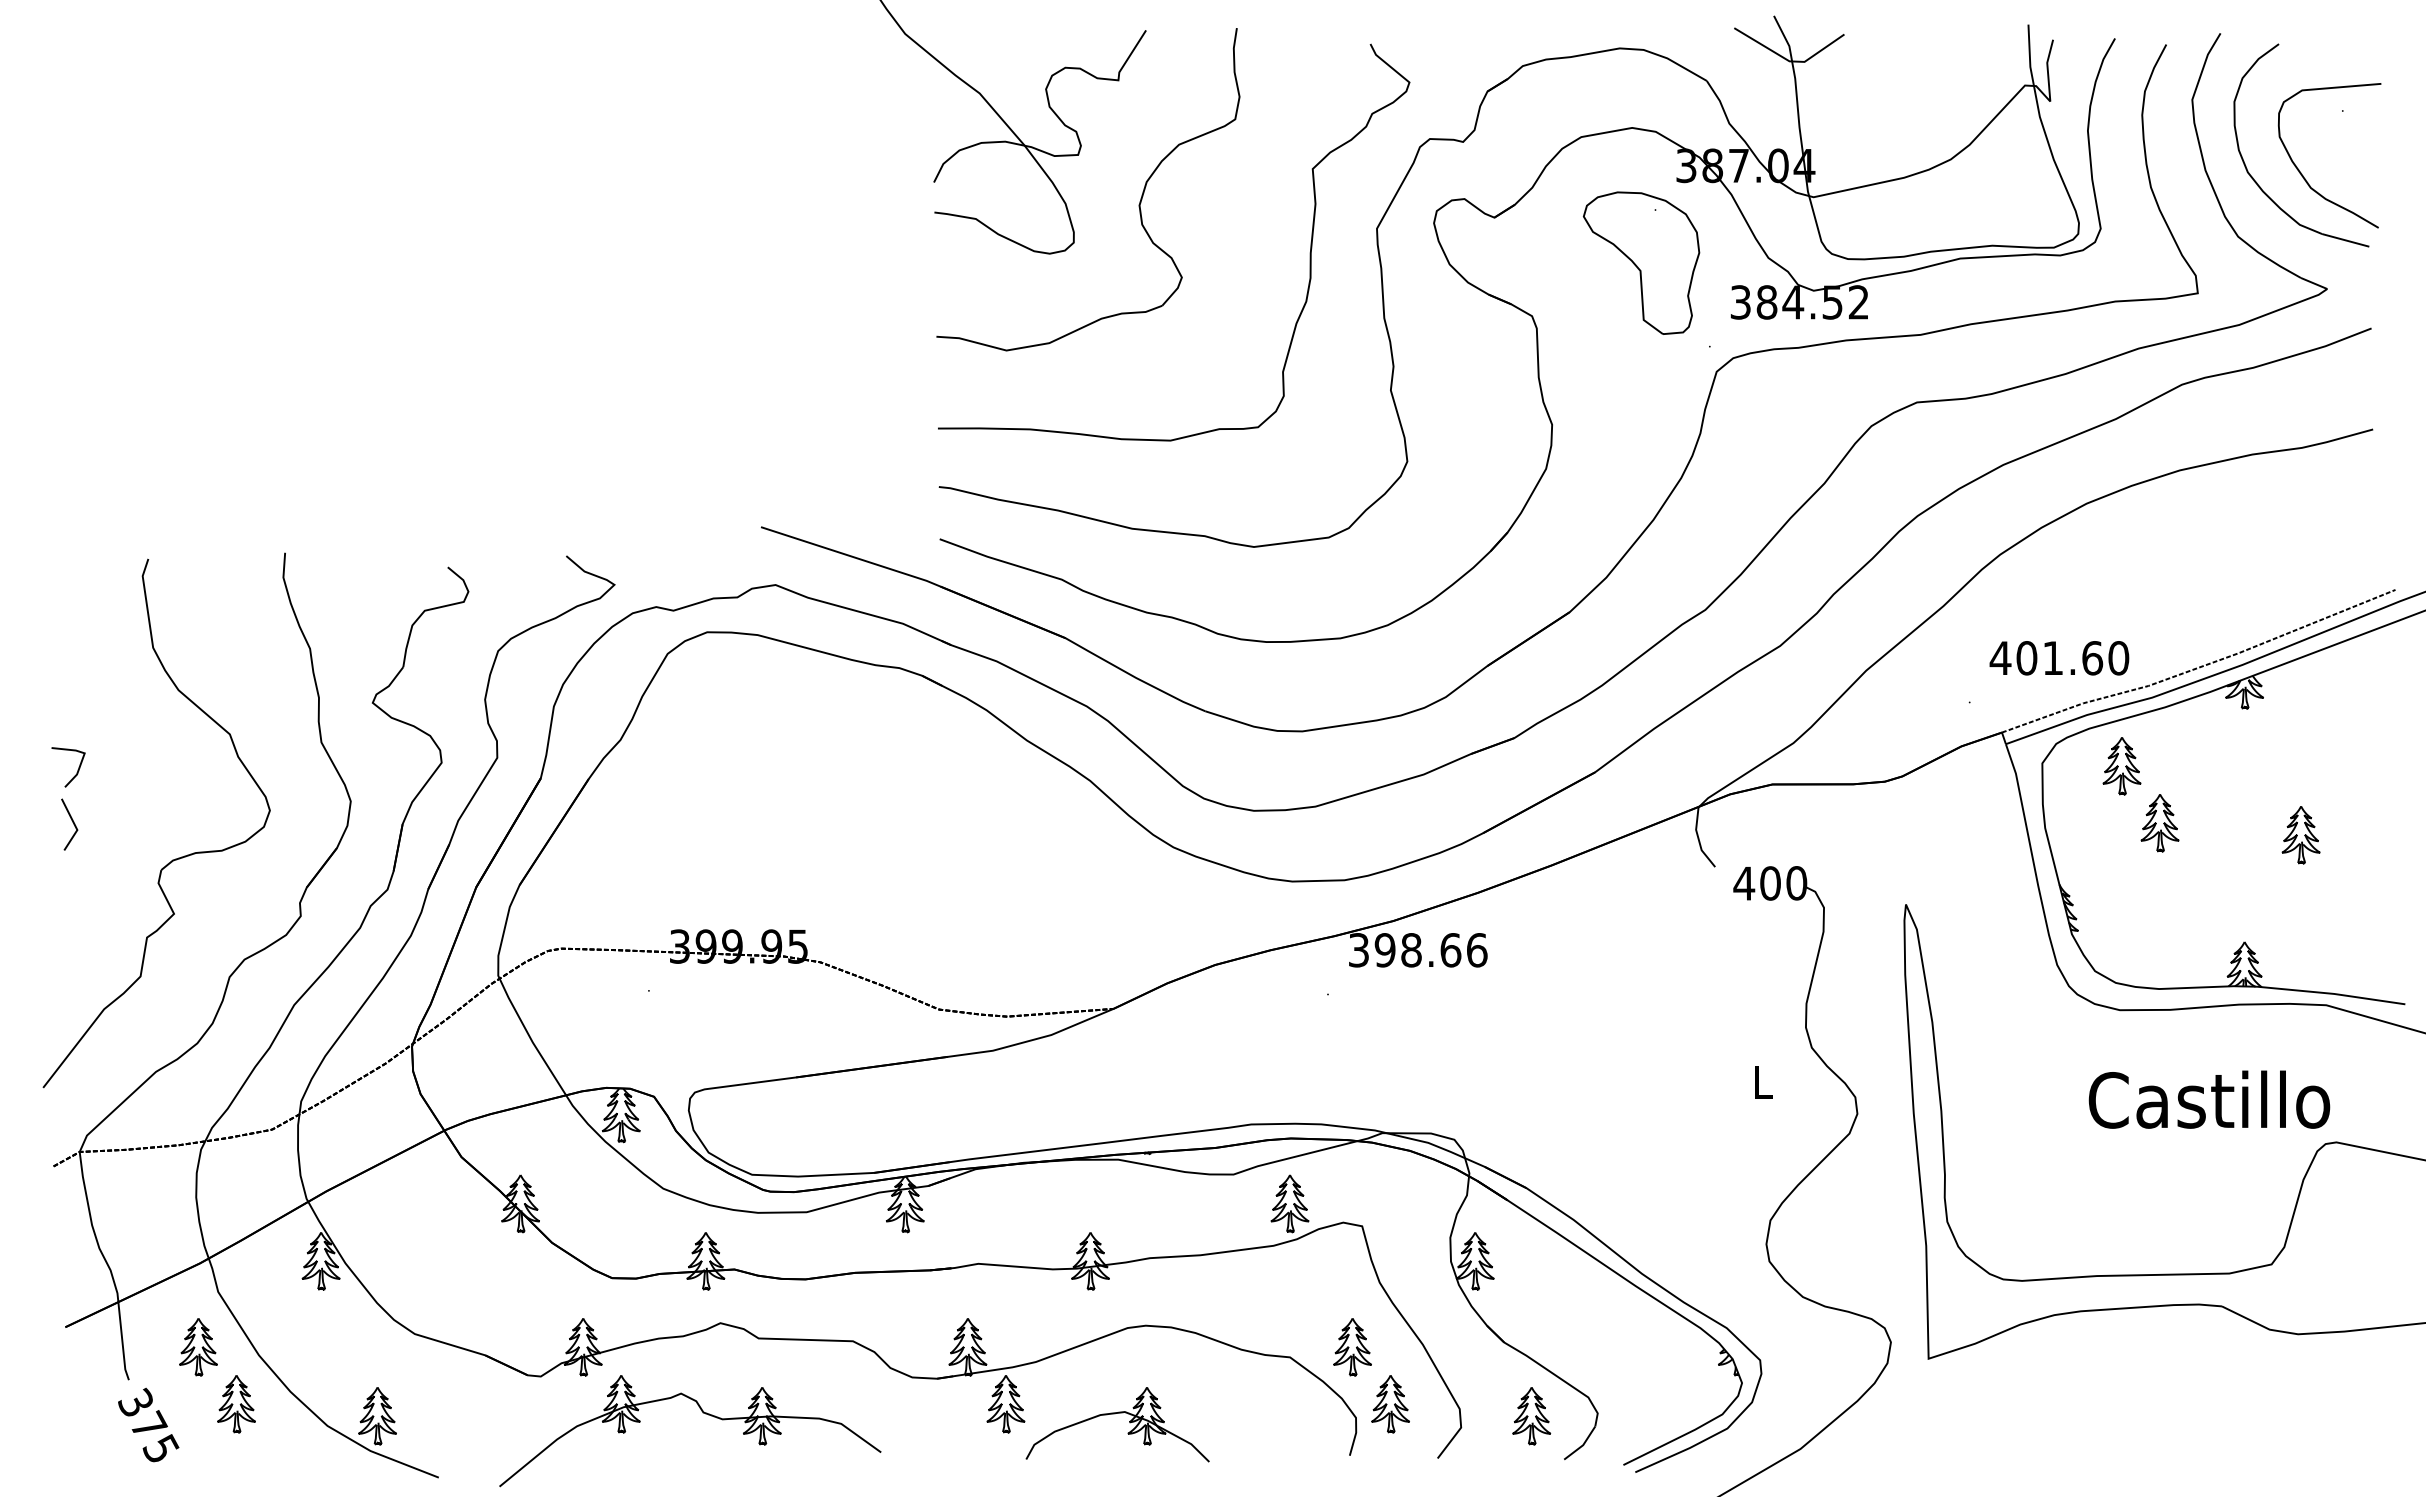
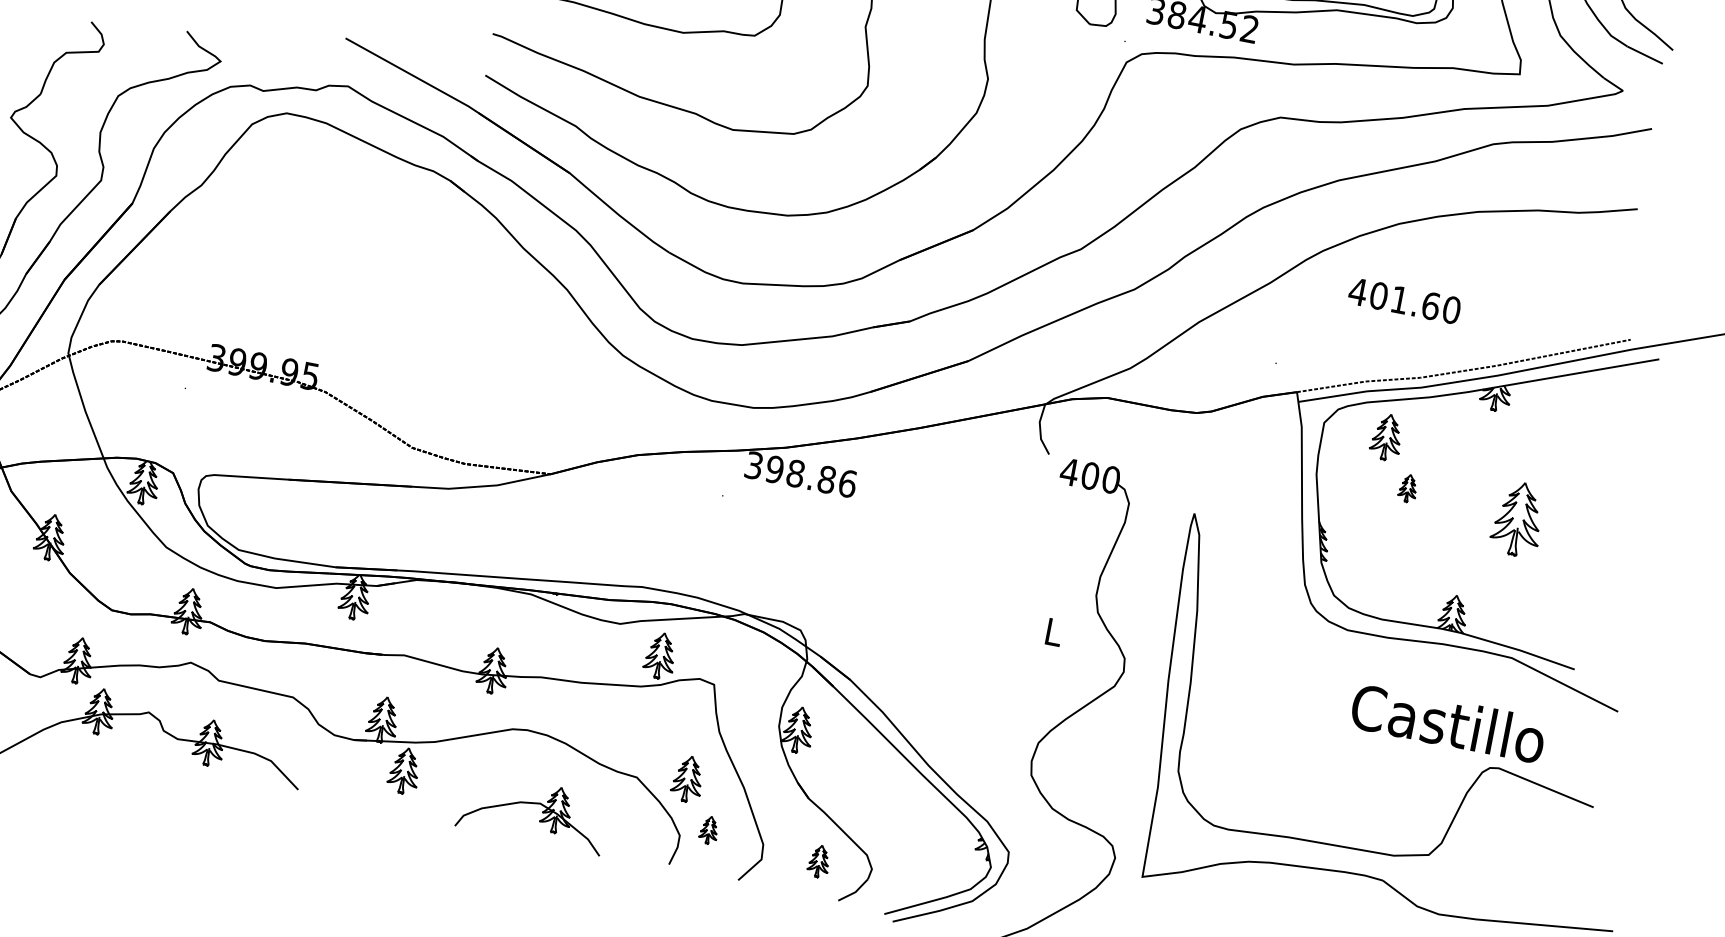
text: (2059, 658) -> (1404, 301), moved
part: (2159, 823) -> (1407, 488), size x0.6
part: (2300, 835) -> (1517, 519), size x1.6
text: (1450, 950) -> (826, 479), 398.66 -> 398.86
text: (2209, 1099) -> (1448, 723), moved
part: (1390, 1404) -> (709, 830), size x0.6
part: (1115, 1414) -> (532, 804), moved
part: (1531, 1416) -> (819, 861), size x0.7

